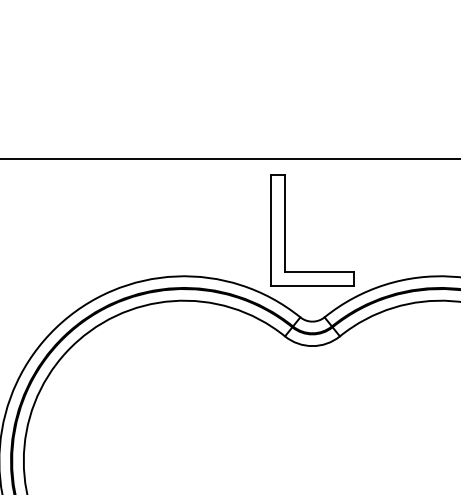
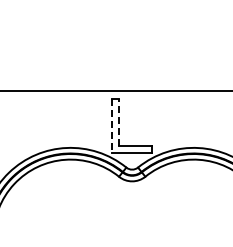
line: (283, 223) -> (118, 122), solid -> dashed
line: (271, 231) -> (112, 126), solid -> dashed

